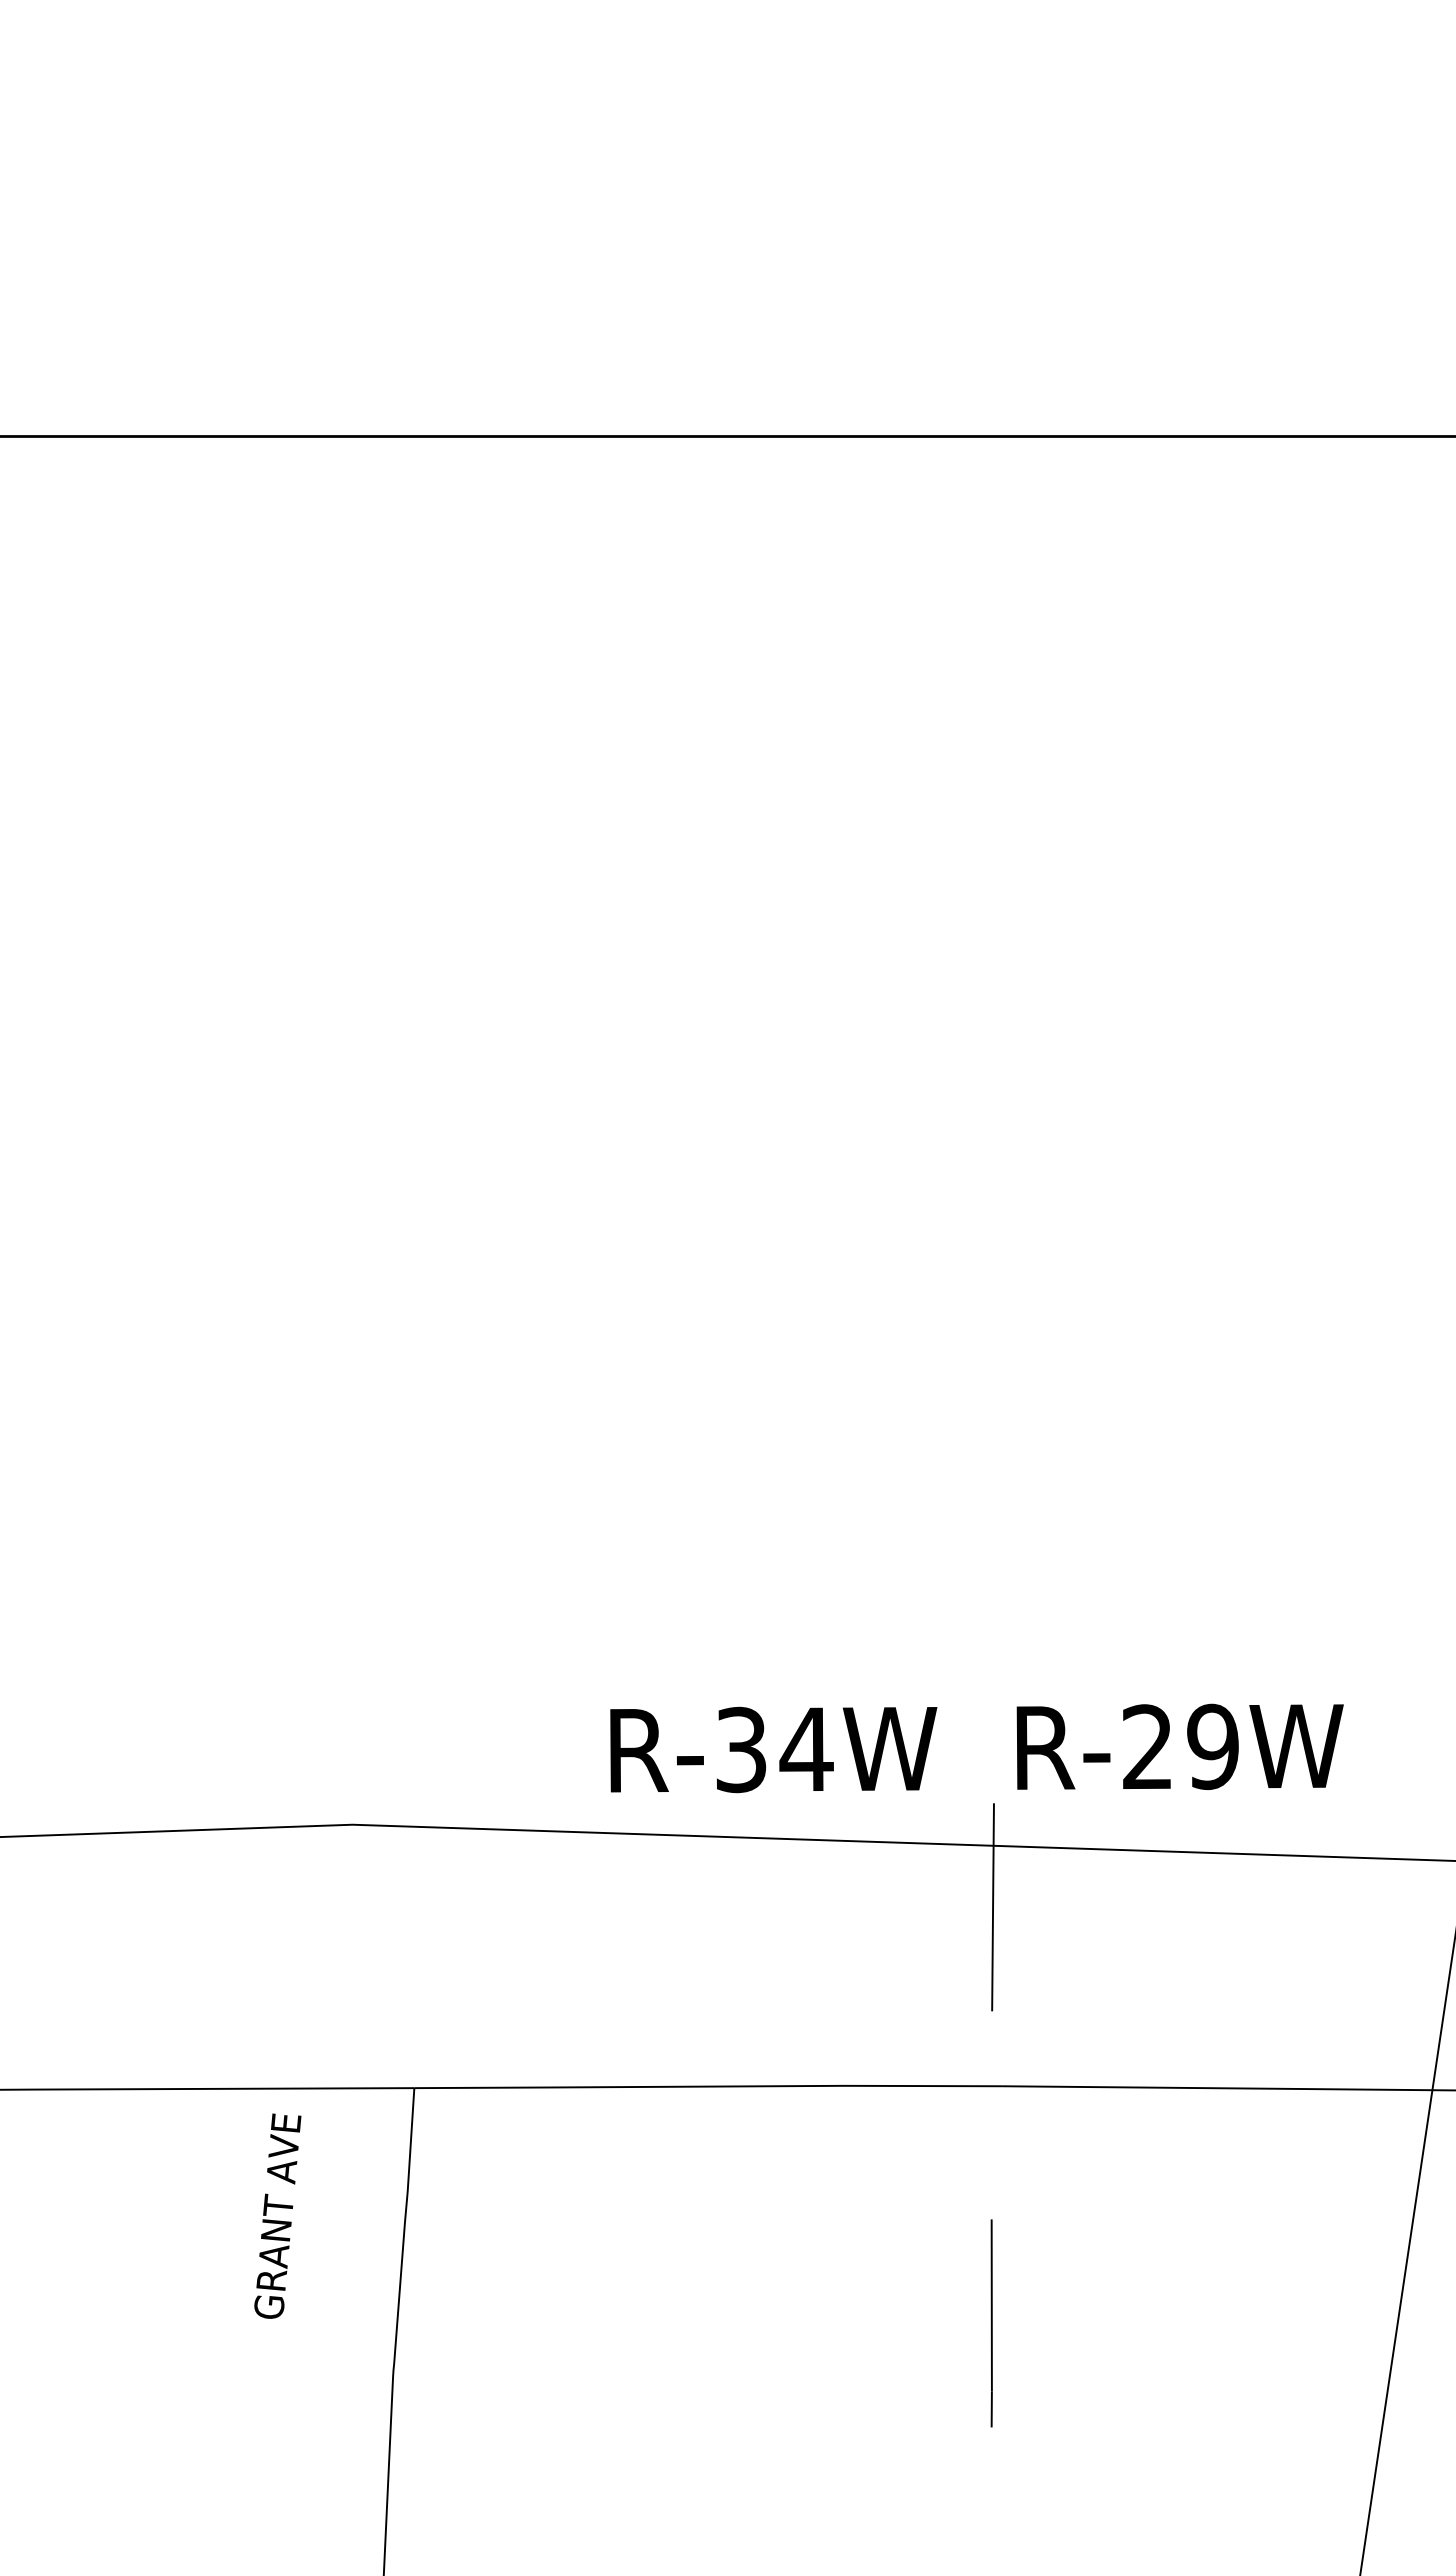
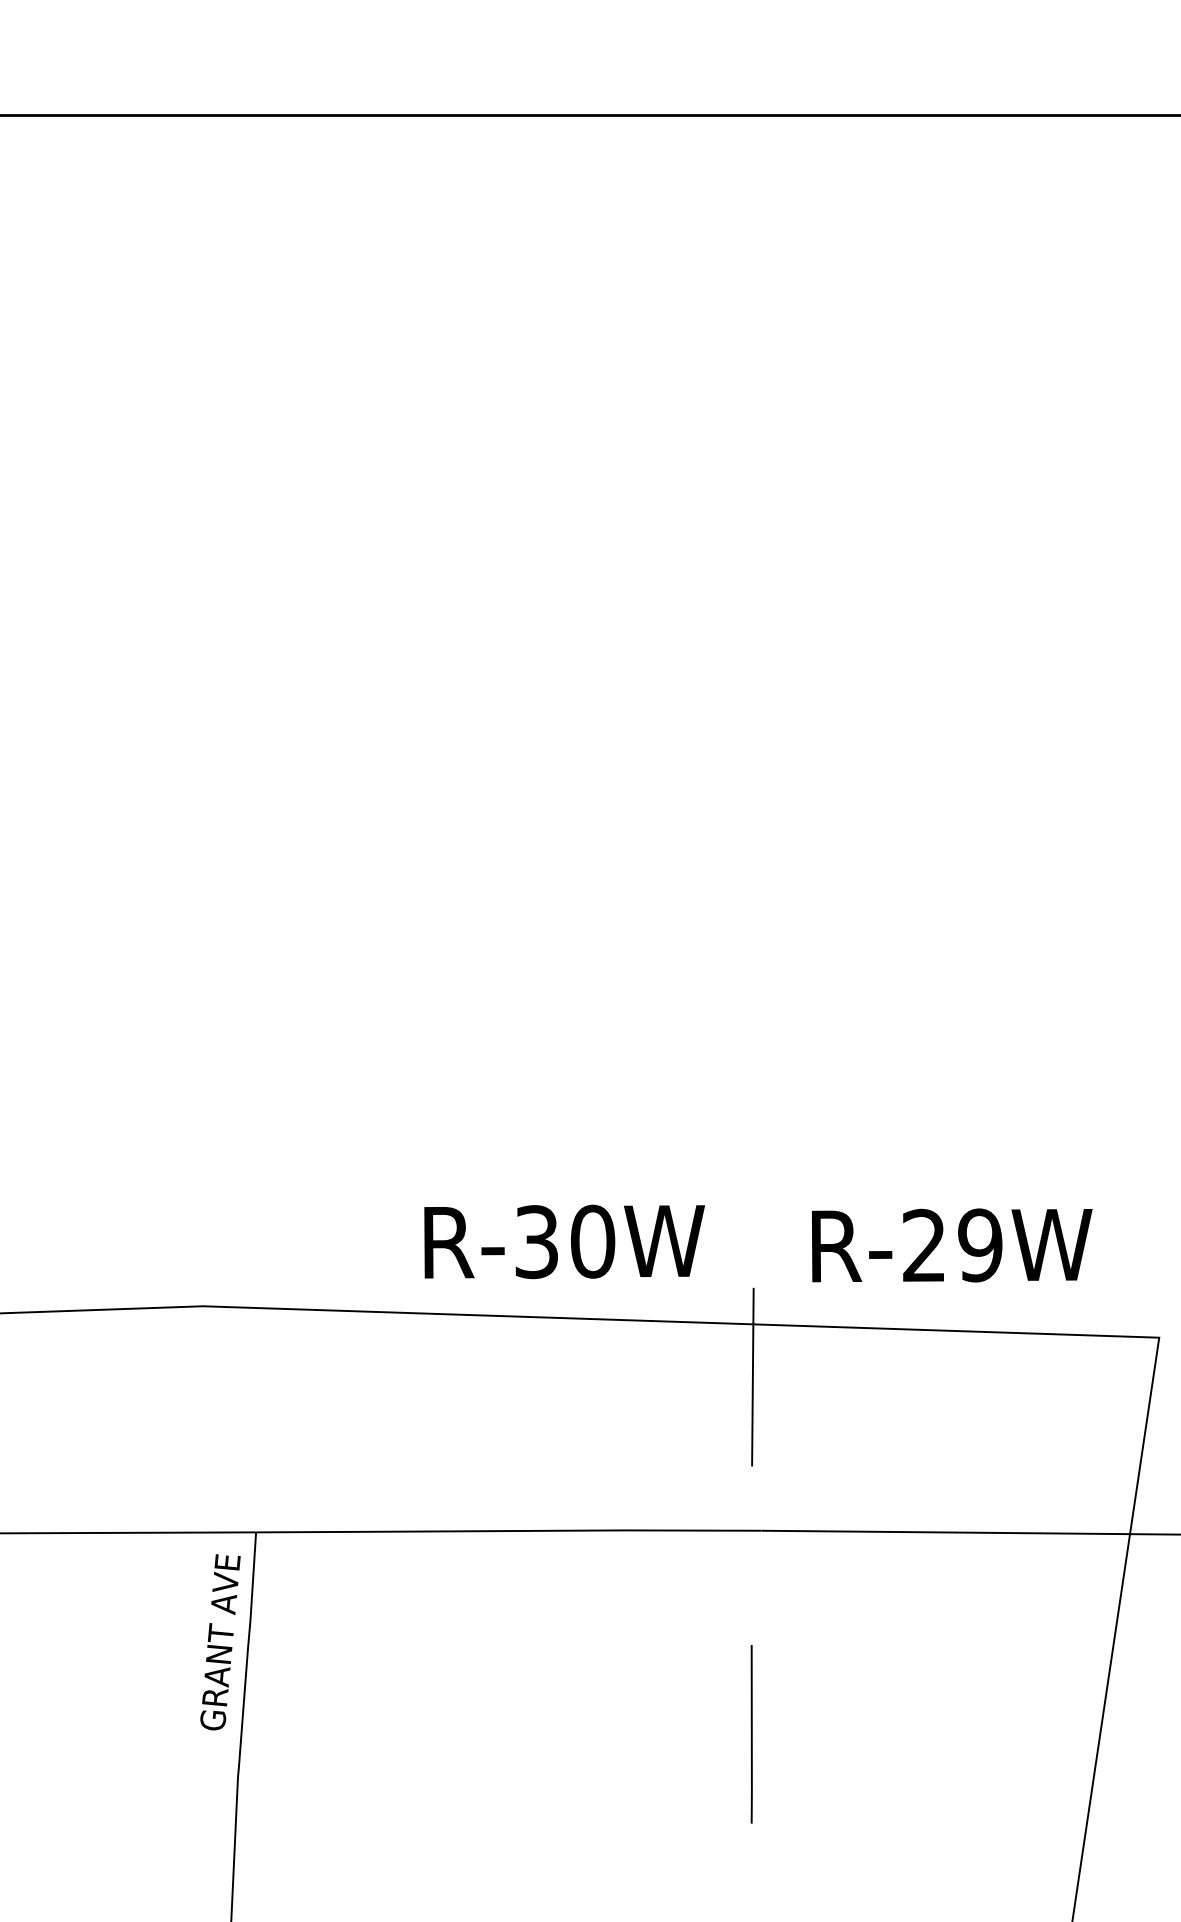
text: (1179, 1746) -> (951, 1245), moved
text: (806, 1749) -> (592, 1241), R-34W -> R-30W
text: (277, 2215) -> (220, 1641), moved

